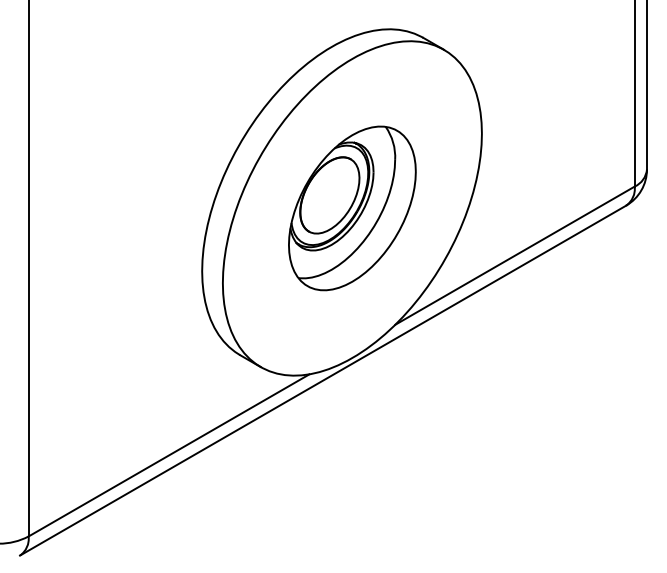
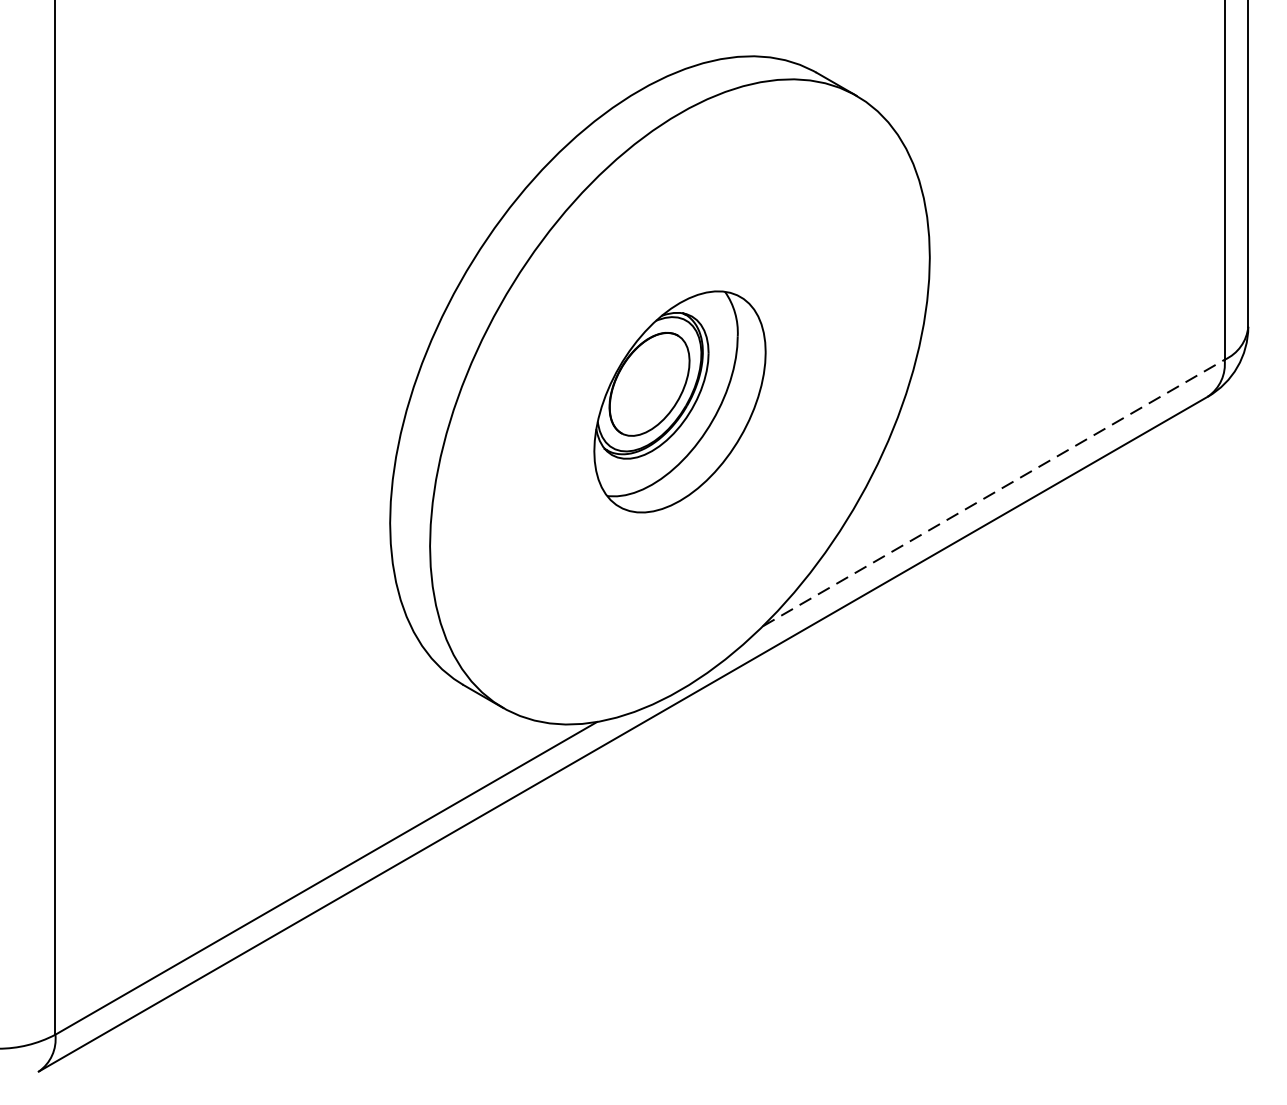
part: (352, 208) -> (680, 402), size x0.7
line: (515, 255) -> (994, 492), solid -> dashed

